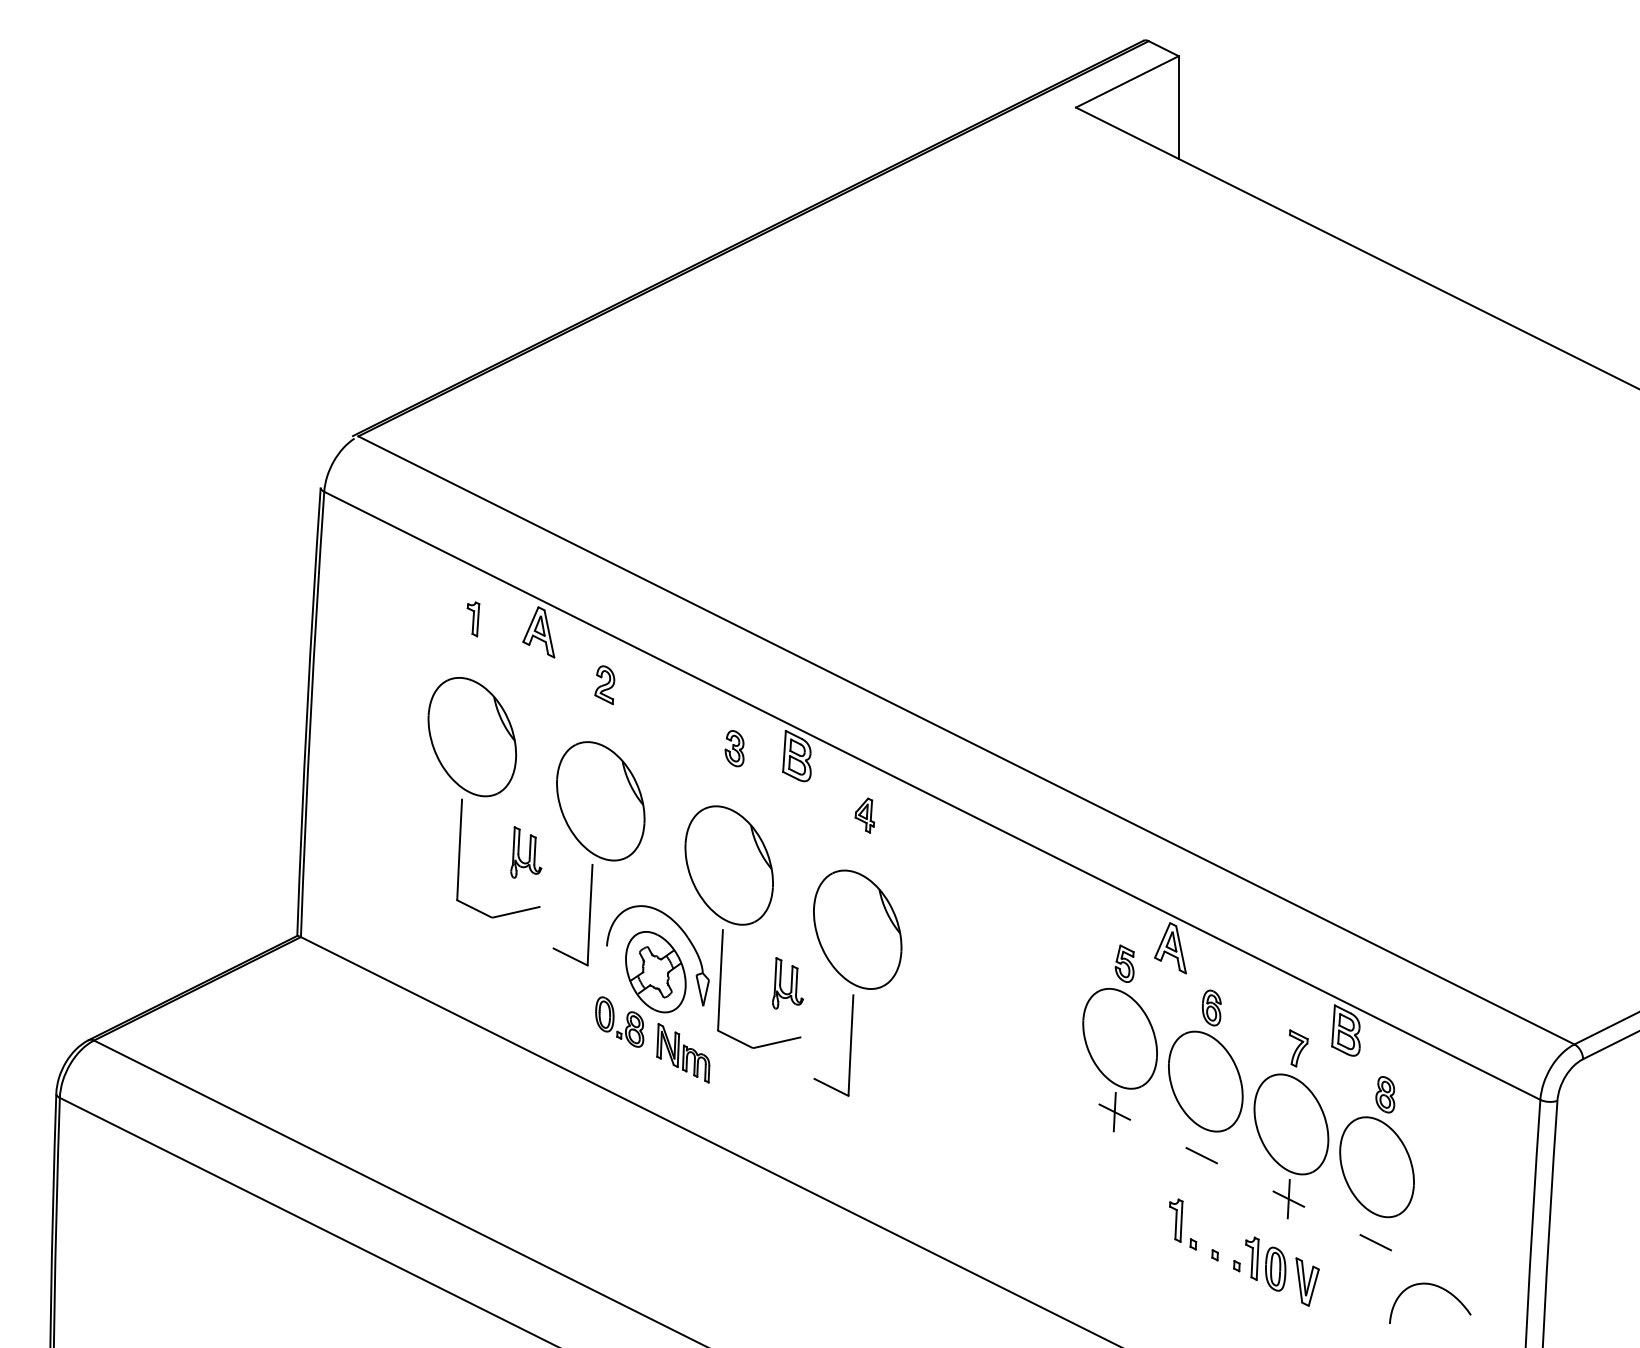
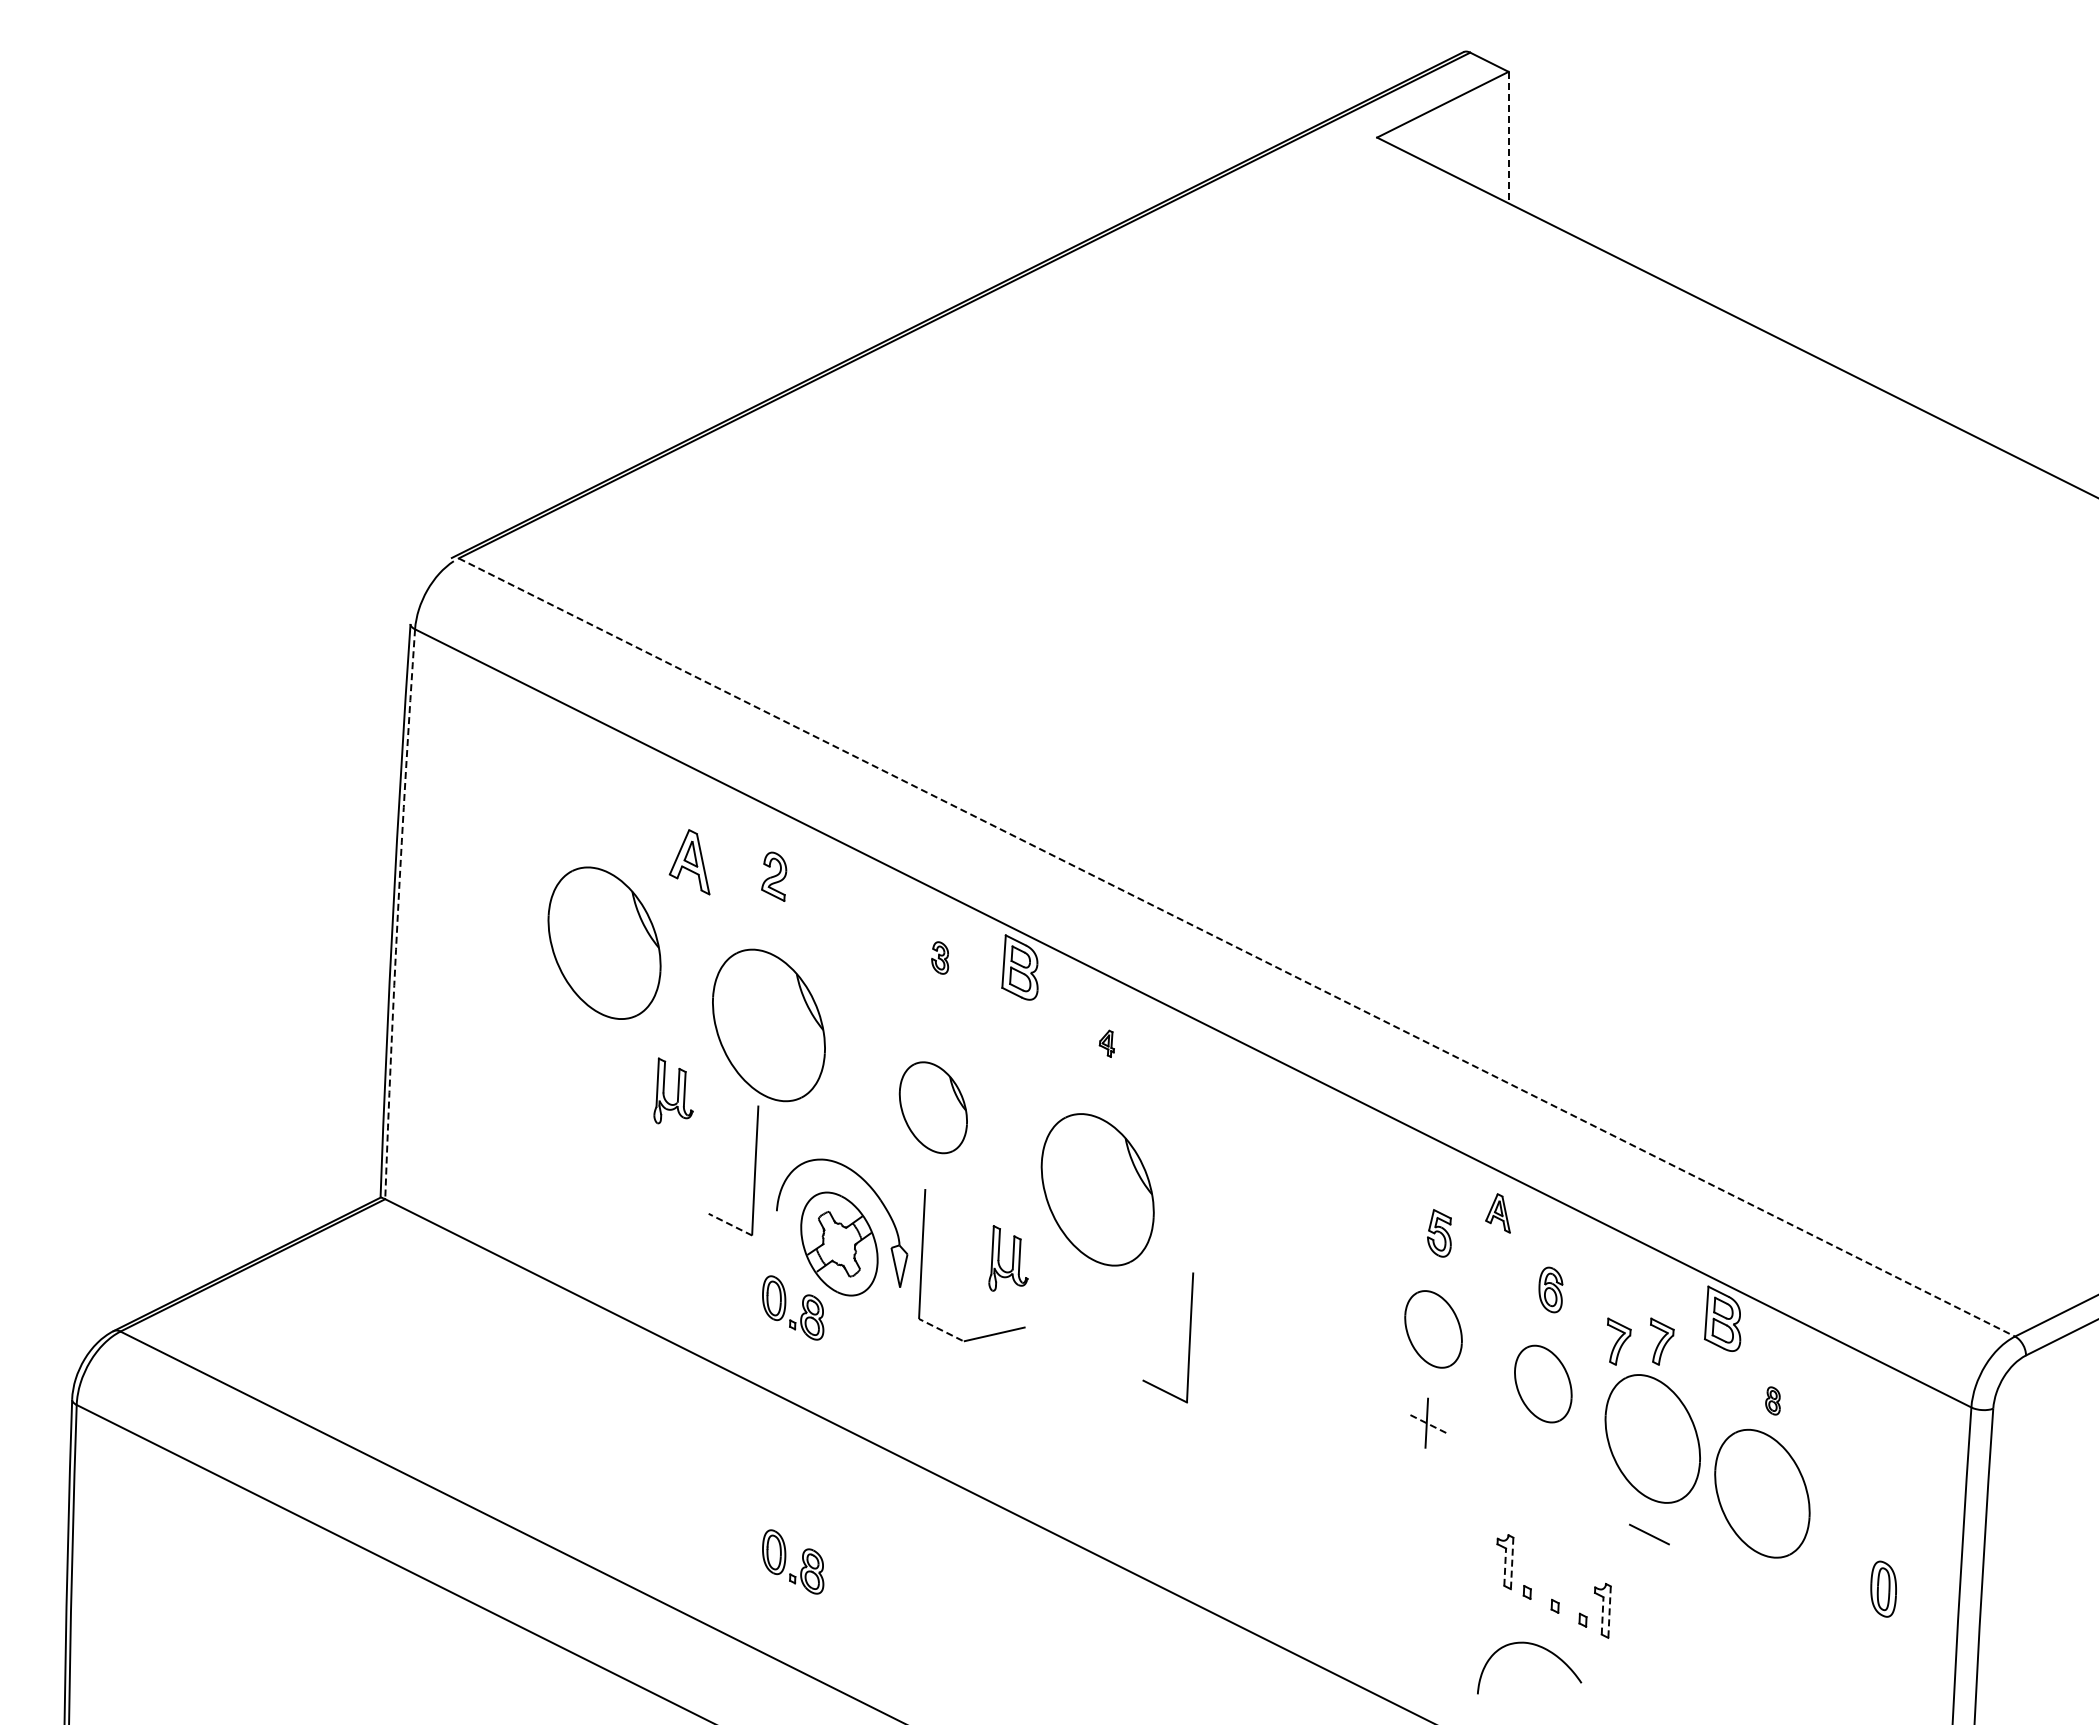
line: (1178, 107) -> (1508, 137), solid -> dashed
part: (473, 619) -> (605, 792), removed
part: (538, 632) -> (689, 862), moved
arc: (310, 714) -> (397, 914), solid -> dashed
line: (966, 740) -> (1237, 947), solid -> dashed
part: (734, 748) -> (939, 957), size x0.7
part: (864, 815) -> (1106, 1043), size x0.6
part: (459, 858) -> (588, 1098), removed
part: (729, 865) -> (933, 1107), size x0.6
part: (1170, 948) -> (1497, 1213), size x0.6
line: (569, 956) -> (729, 1224), solid -> dashed
line: (734, 1038) -> (940, 1329), solid -> dashed
part: (1120, 1038) -> (1433, 1329), size x0.6
part: (849, 1048) -> (1188, 1341), moved
part: (1265, 1048) -> (1619, 1341), added
part: (683, 1052) -> (874, 1347), removed
part: (1206, 1081) -> (1543, 1383), size x0.6
part: (1384, 1094) -> (1772, 1400), size x0.6
line: (1114, 1112) -> (1426, 1423), solid -> dashed
line: (1201, 1155) -> (1537, 1478), removed
line: (1288, 1199) -> (1649, 1534), removed
part: (614, 1218) -> (786, 1559), added
line: (1181, 1221) -> (1512, 1563), solid -> dashed
line: (1176, 1224) -> (1505, 1567), solid -> dashed
line: (1375, 1242) -> (1760, 1589), removed
line: (1257, 1260) -> (1609, 1612), solid -> dashed
line: (1252, 1262) -> (1602, 1615), solid -> dashed
part: (1275, 1268) -> (1883, 1588), moved
part: (1307, 1281) -> (1673, 1640), removed
curve: (1435, 1286) -> (1536, 1646), moved

